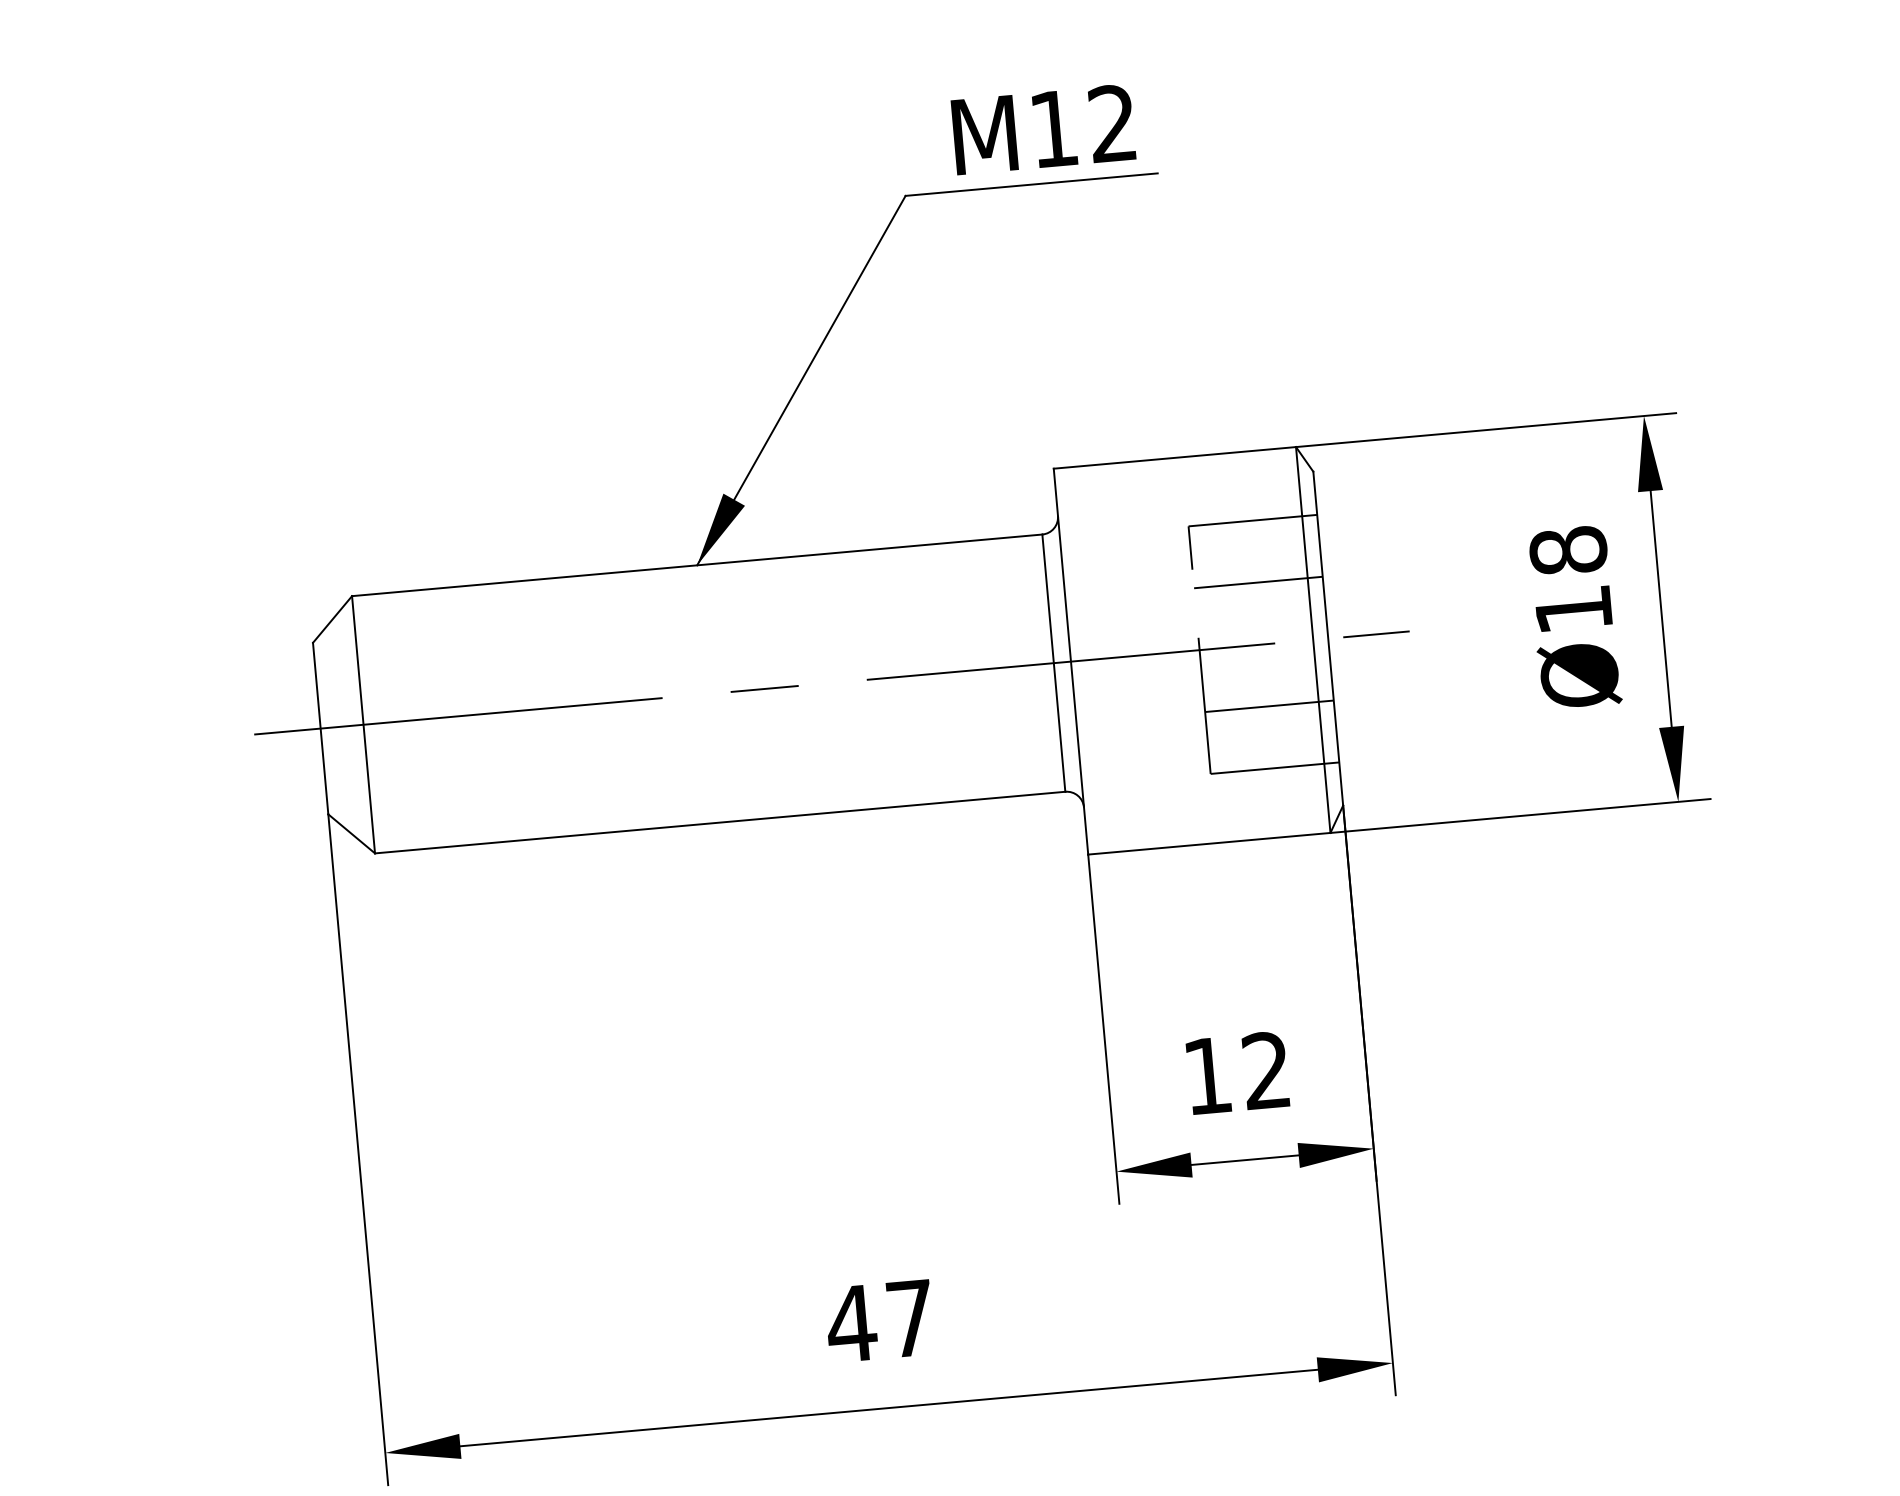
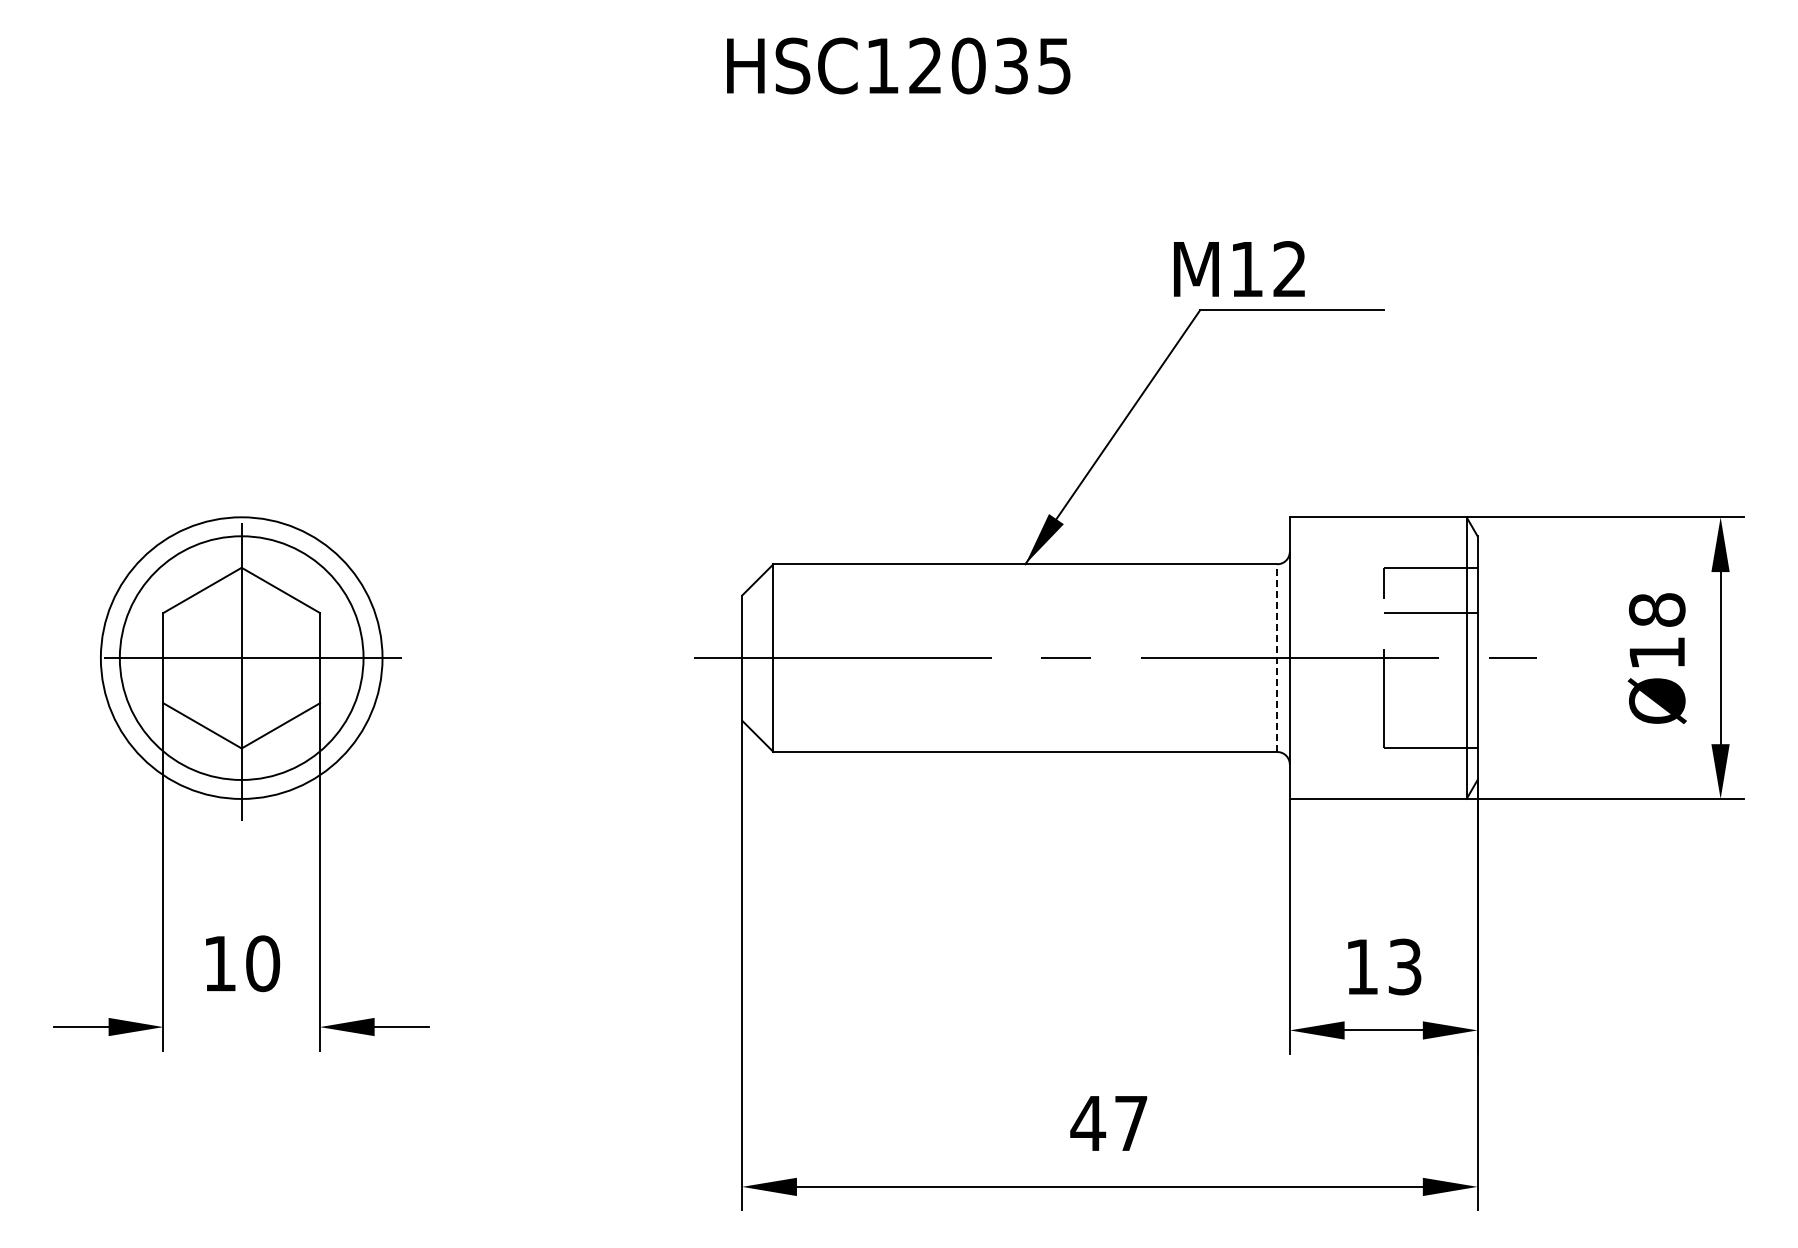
text: (1043, 128) -> (1239, 268), moved
line: (1054, 663) -> (1277, 658), solid -> dashed
line: (1269, 706) -> (1430, 703), removed
text: (1265, 1070) -> (1404, 966), 12 -> 13

